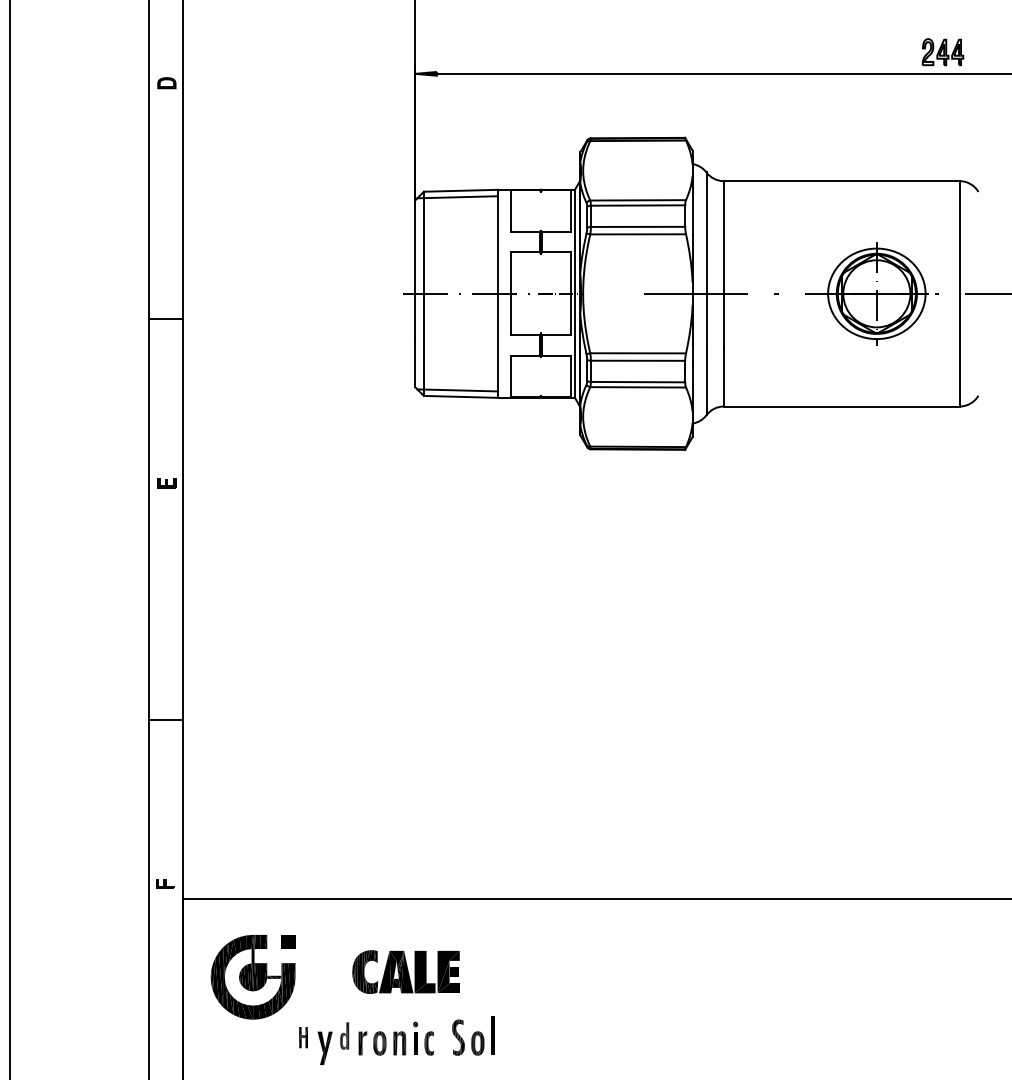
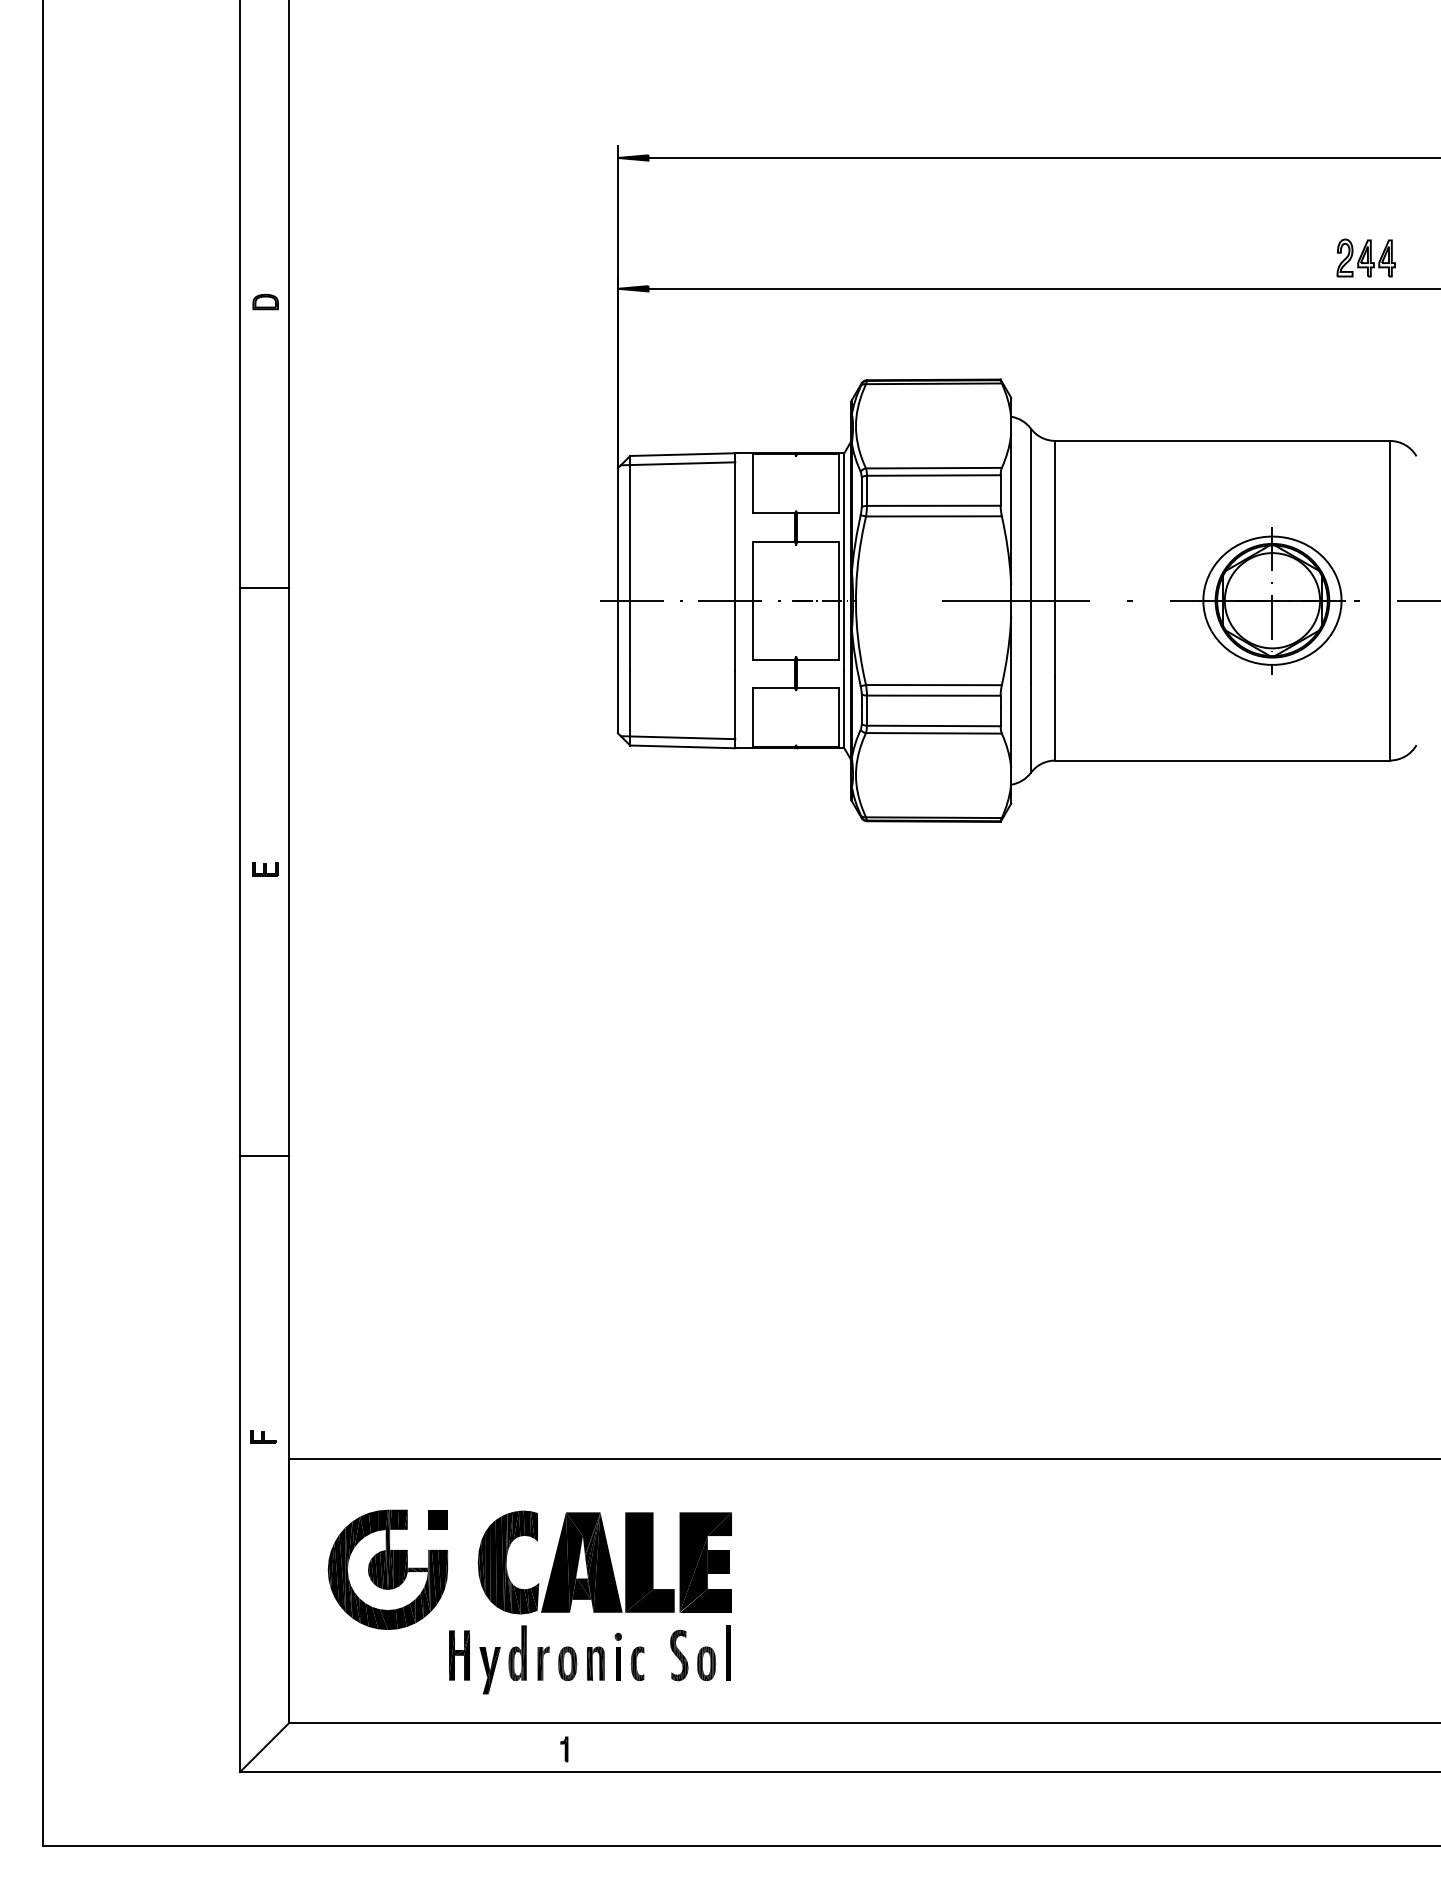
line: (166, 319) -> (264, 588), moved
line: (166, 720) -> (264, 1155), moved
part: (405, 972) -> (604, 1562), size x1.67
part: (344, 1036) -> (517, 1653), size x1.43
part: (303, 1037) -> (459, 1655), size x1.67

